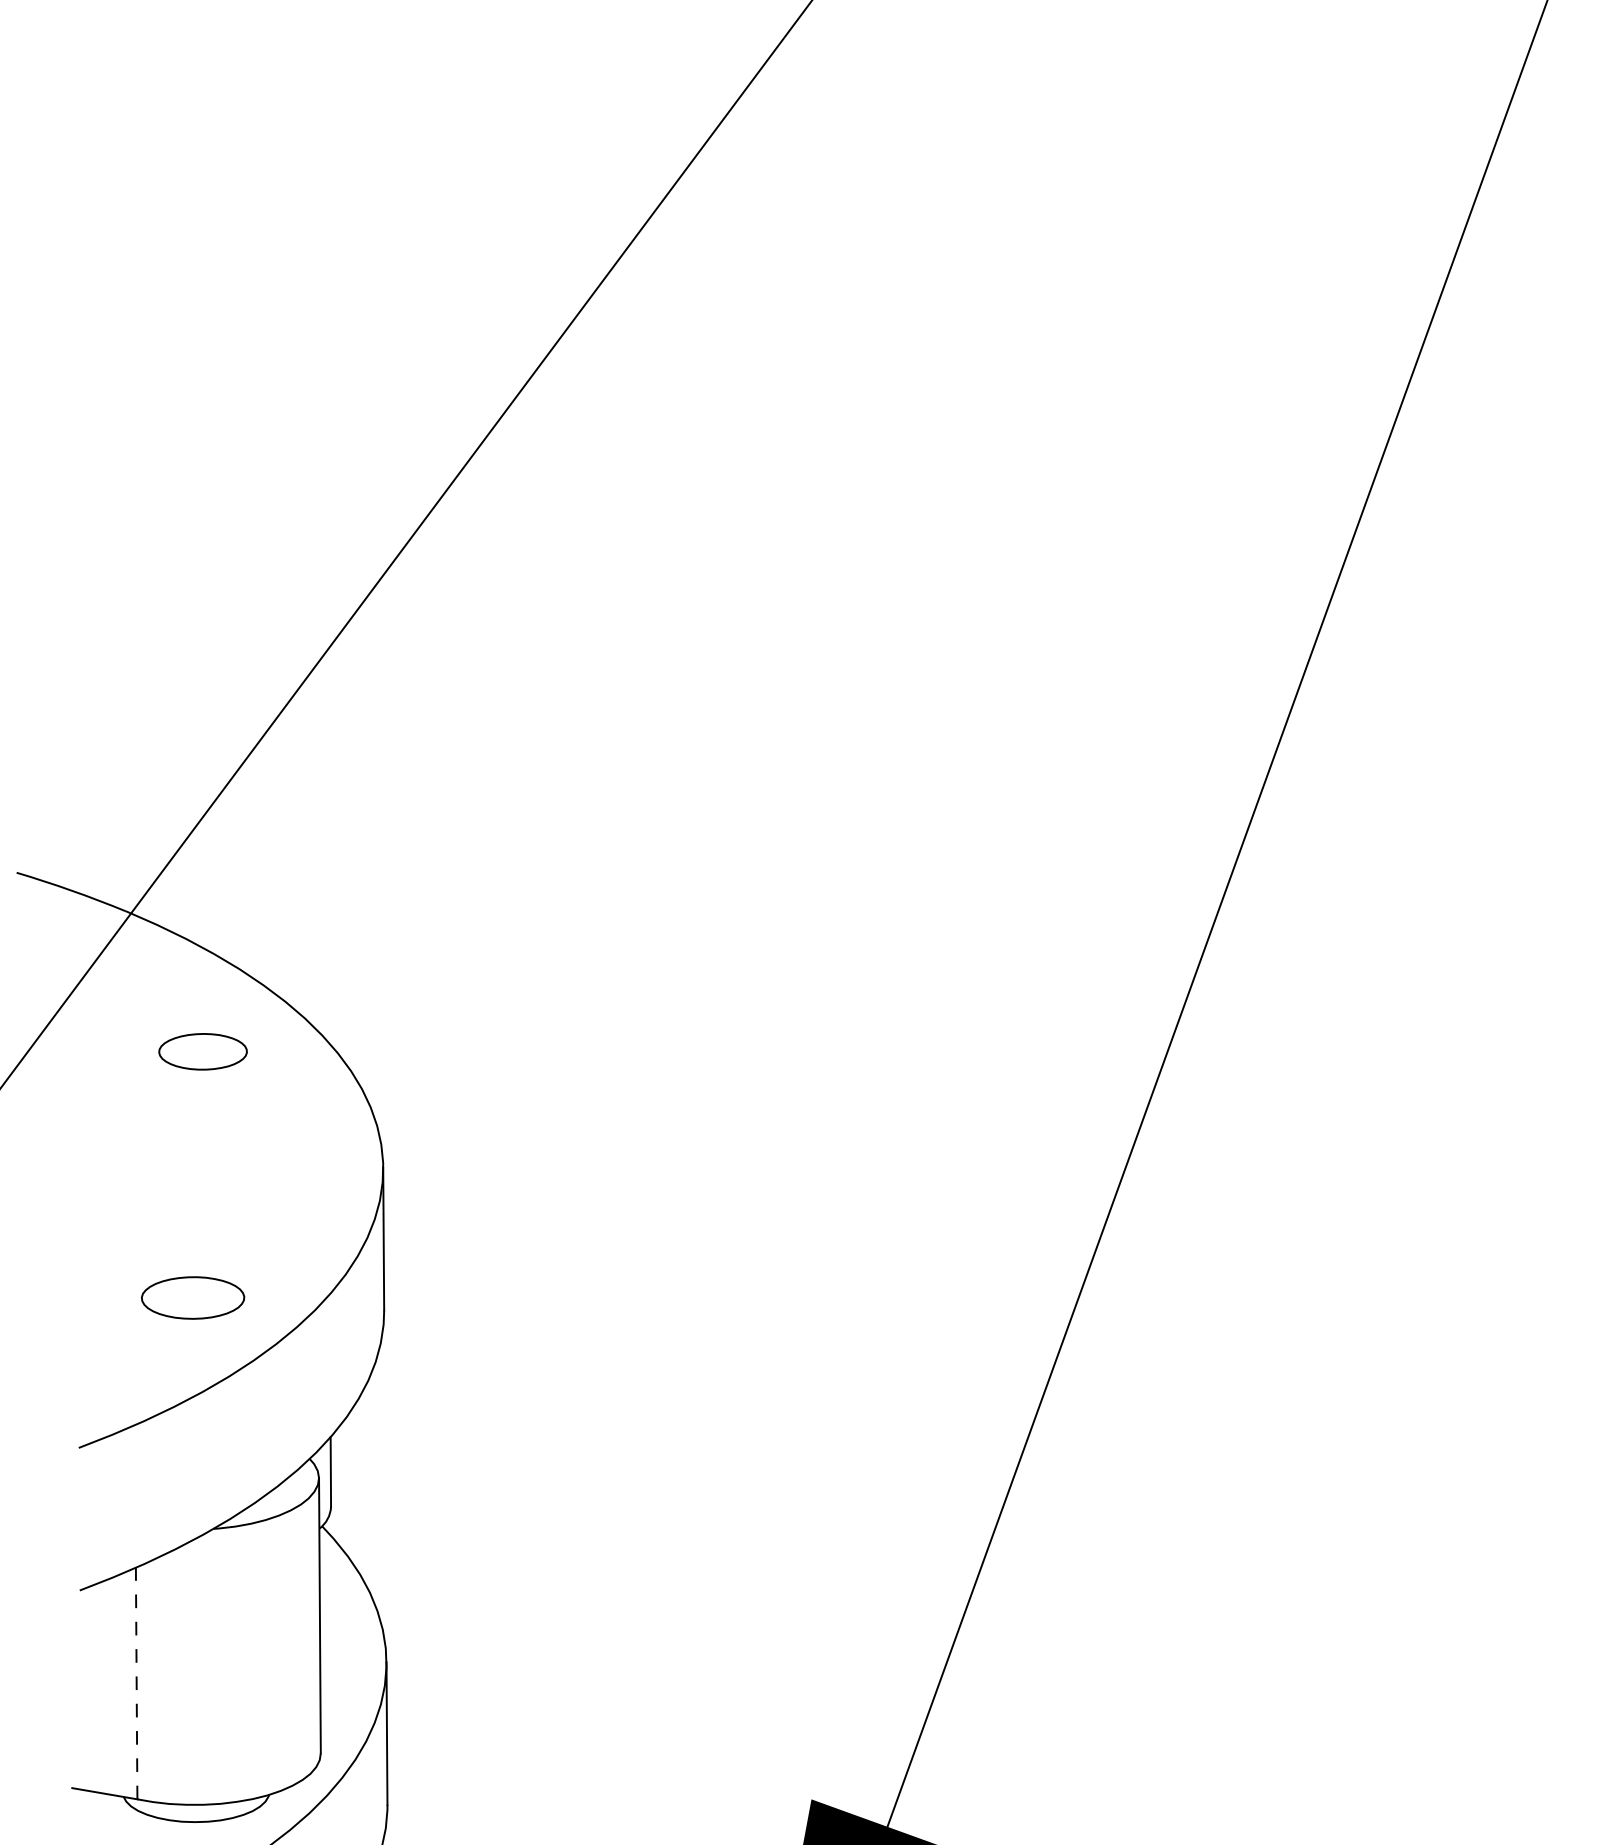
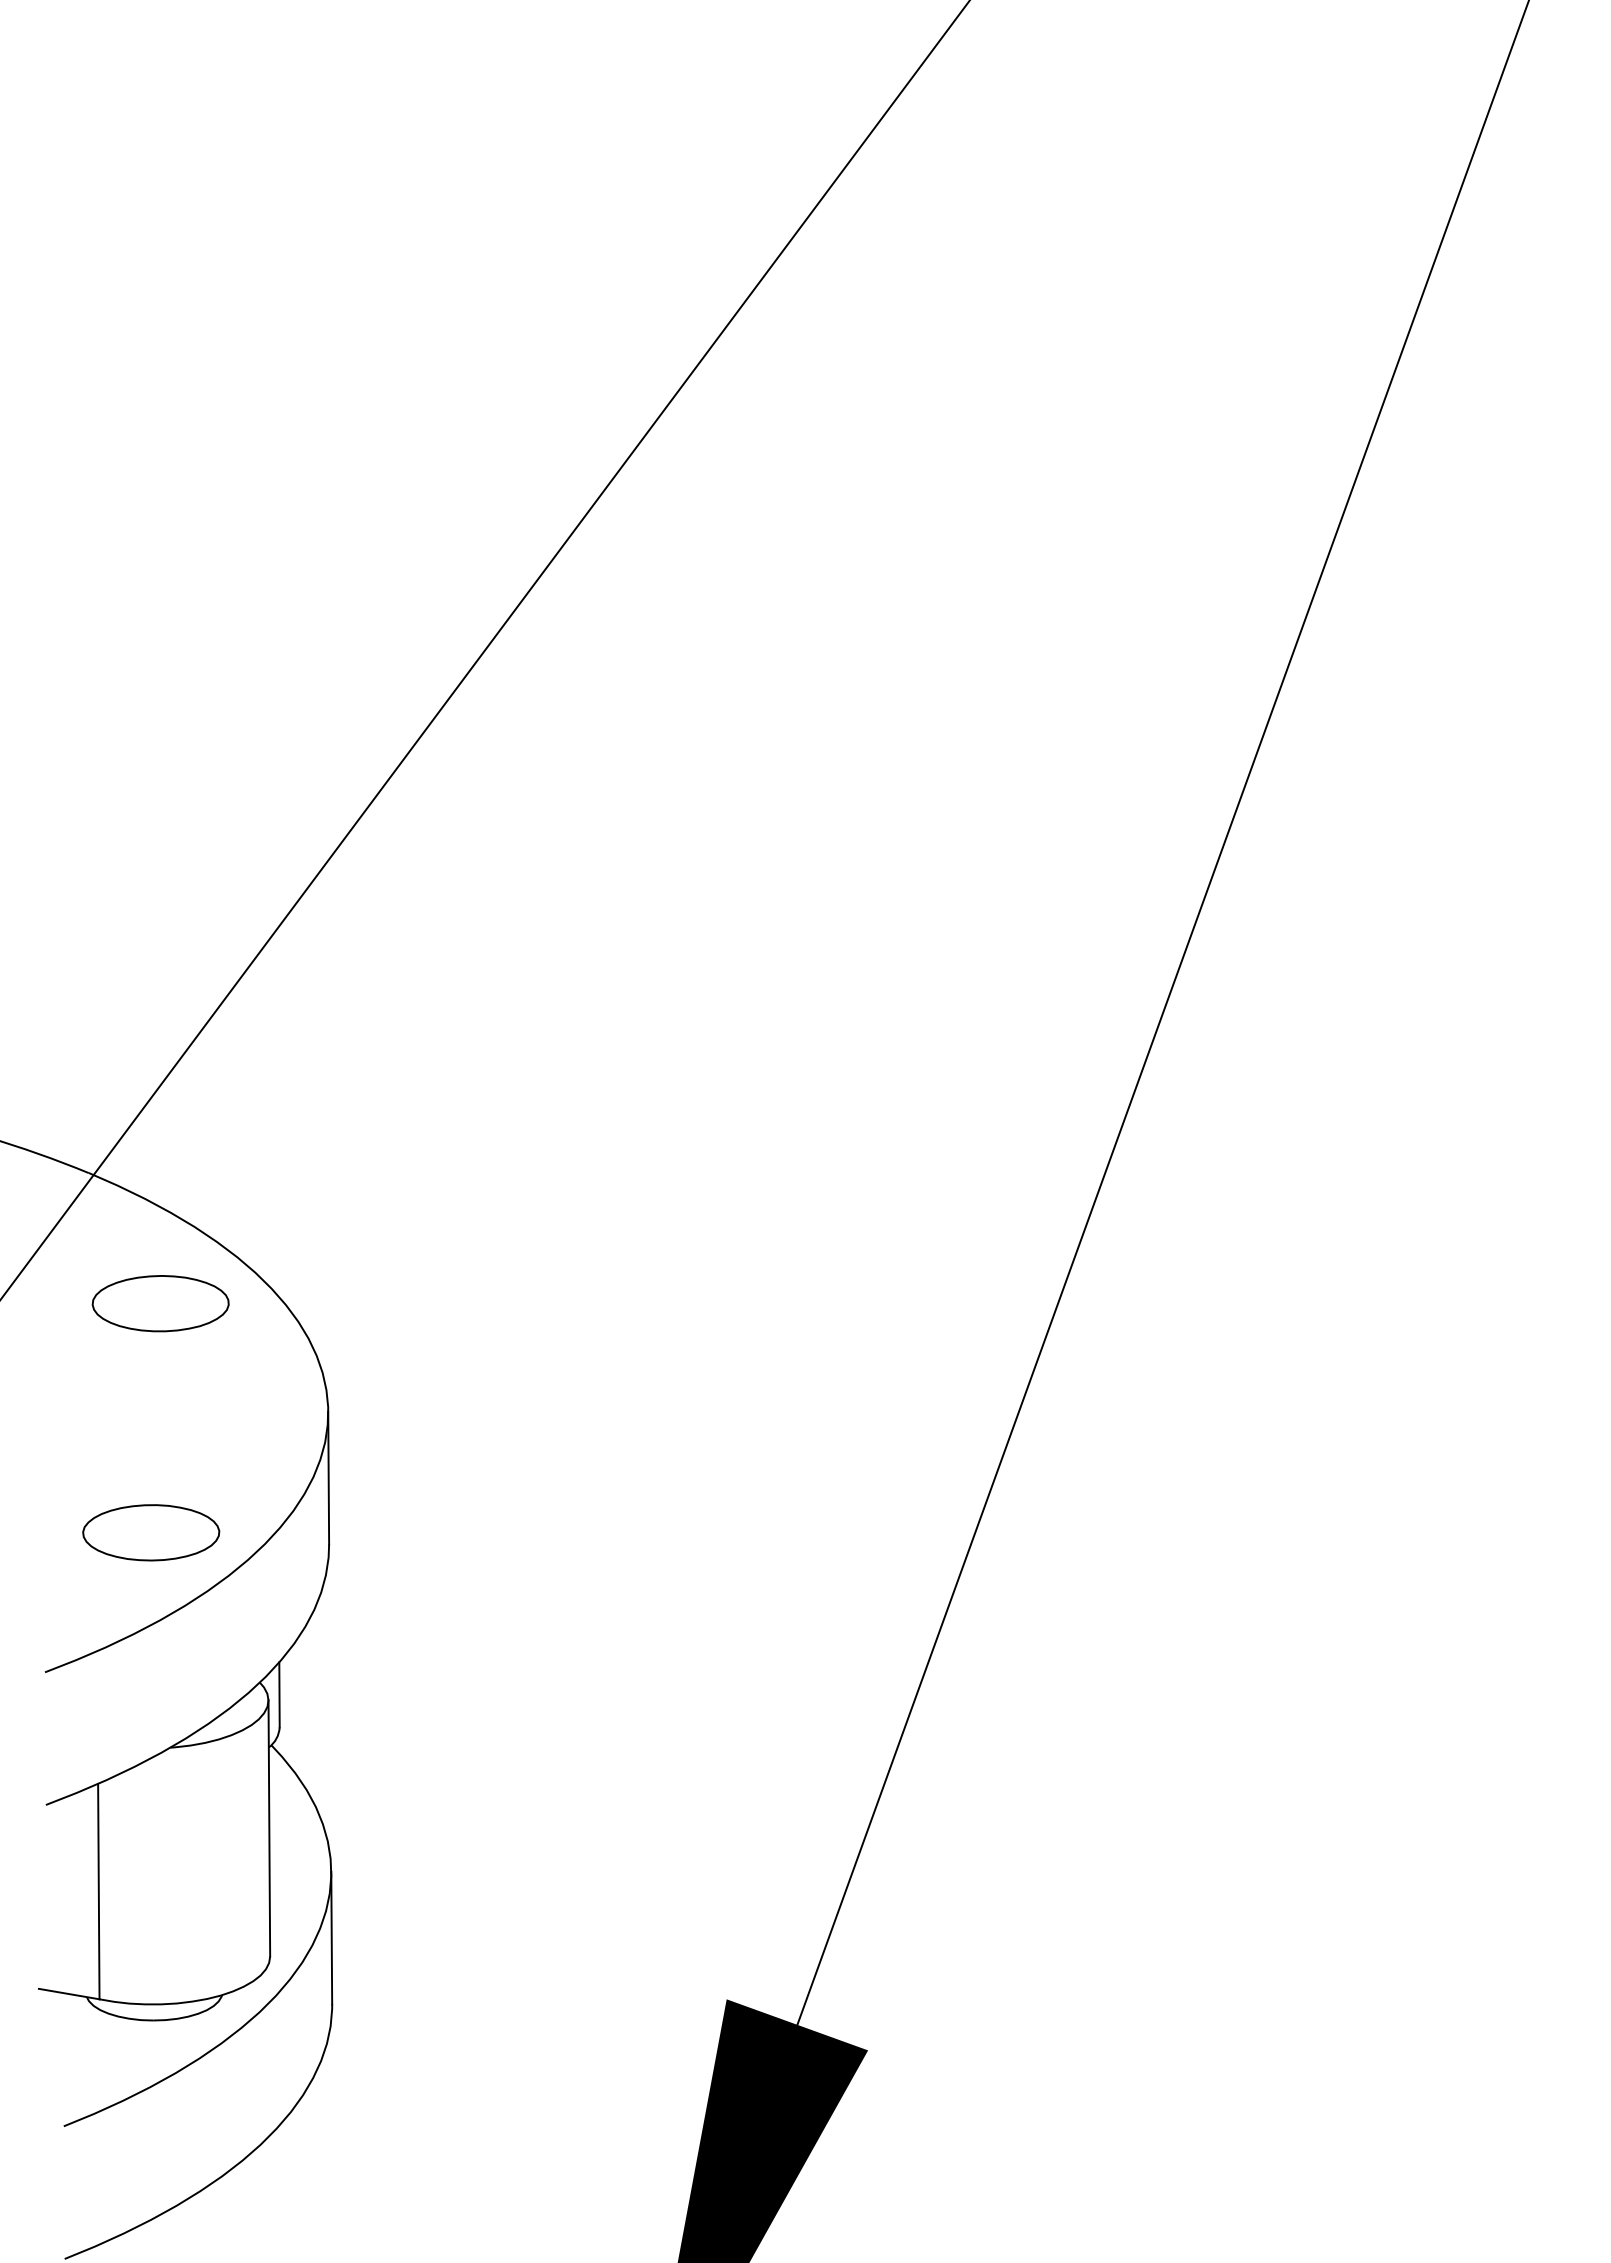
part: (202, 1051) -> (160, 1303), size x1.67
part: (193, 1297) -> (151, 1532), size x1.43
line: (136, 1683) -> (98, 1891), dashed -> solid

